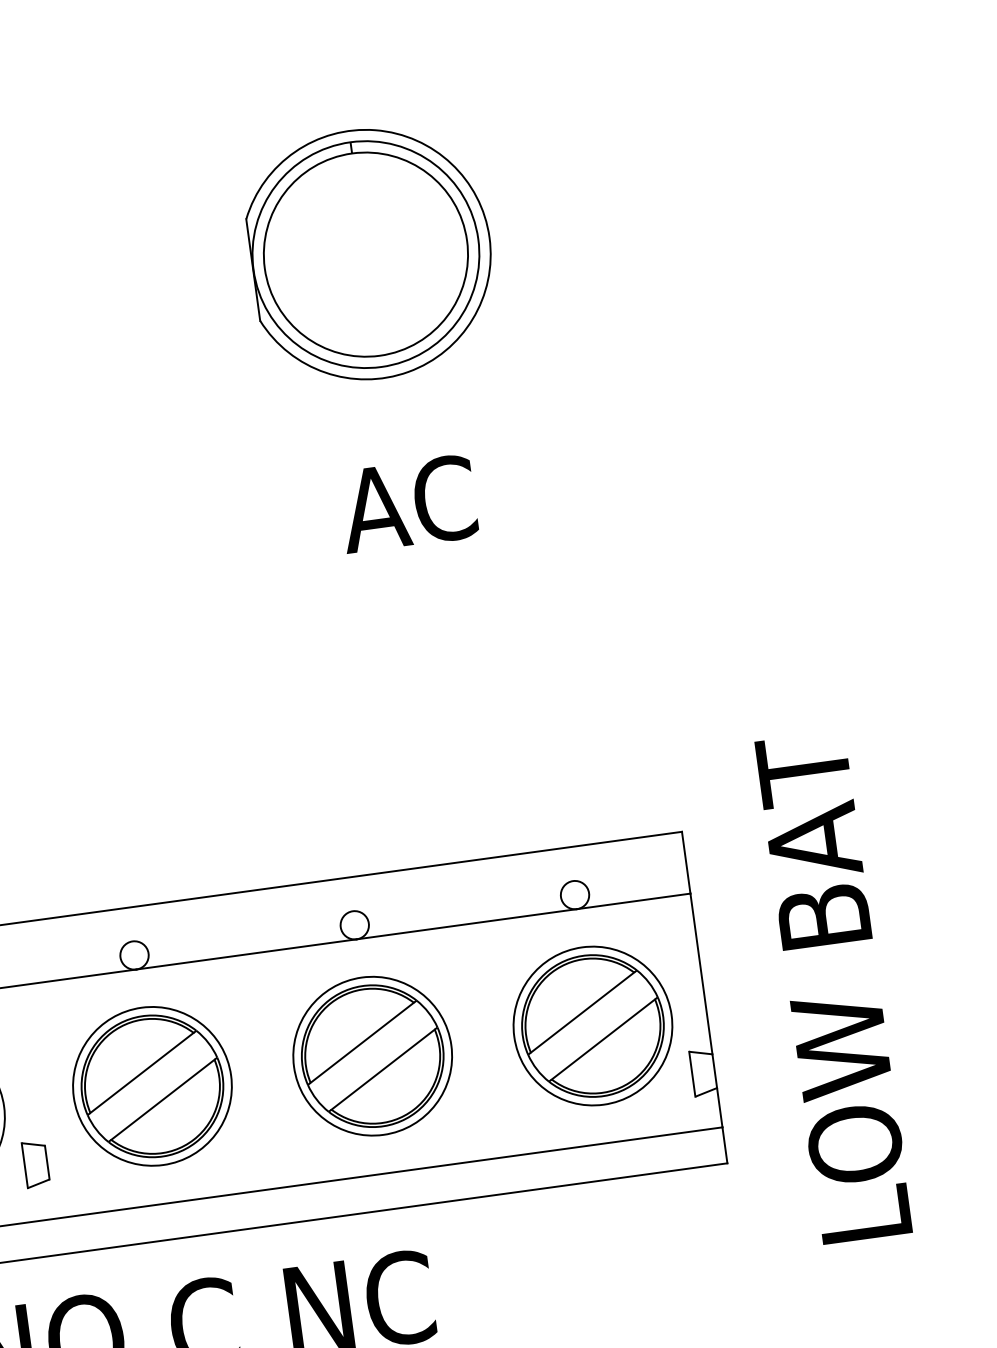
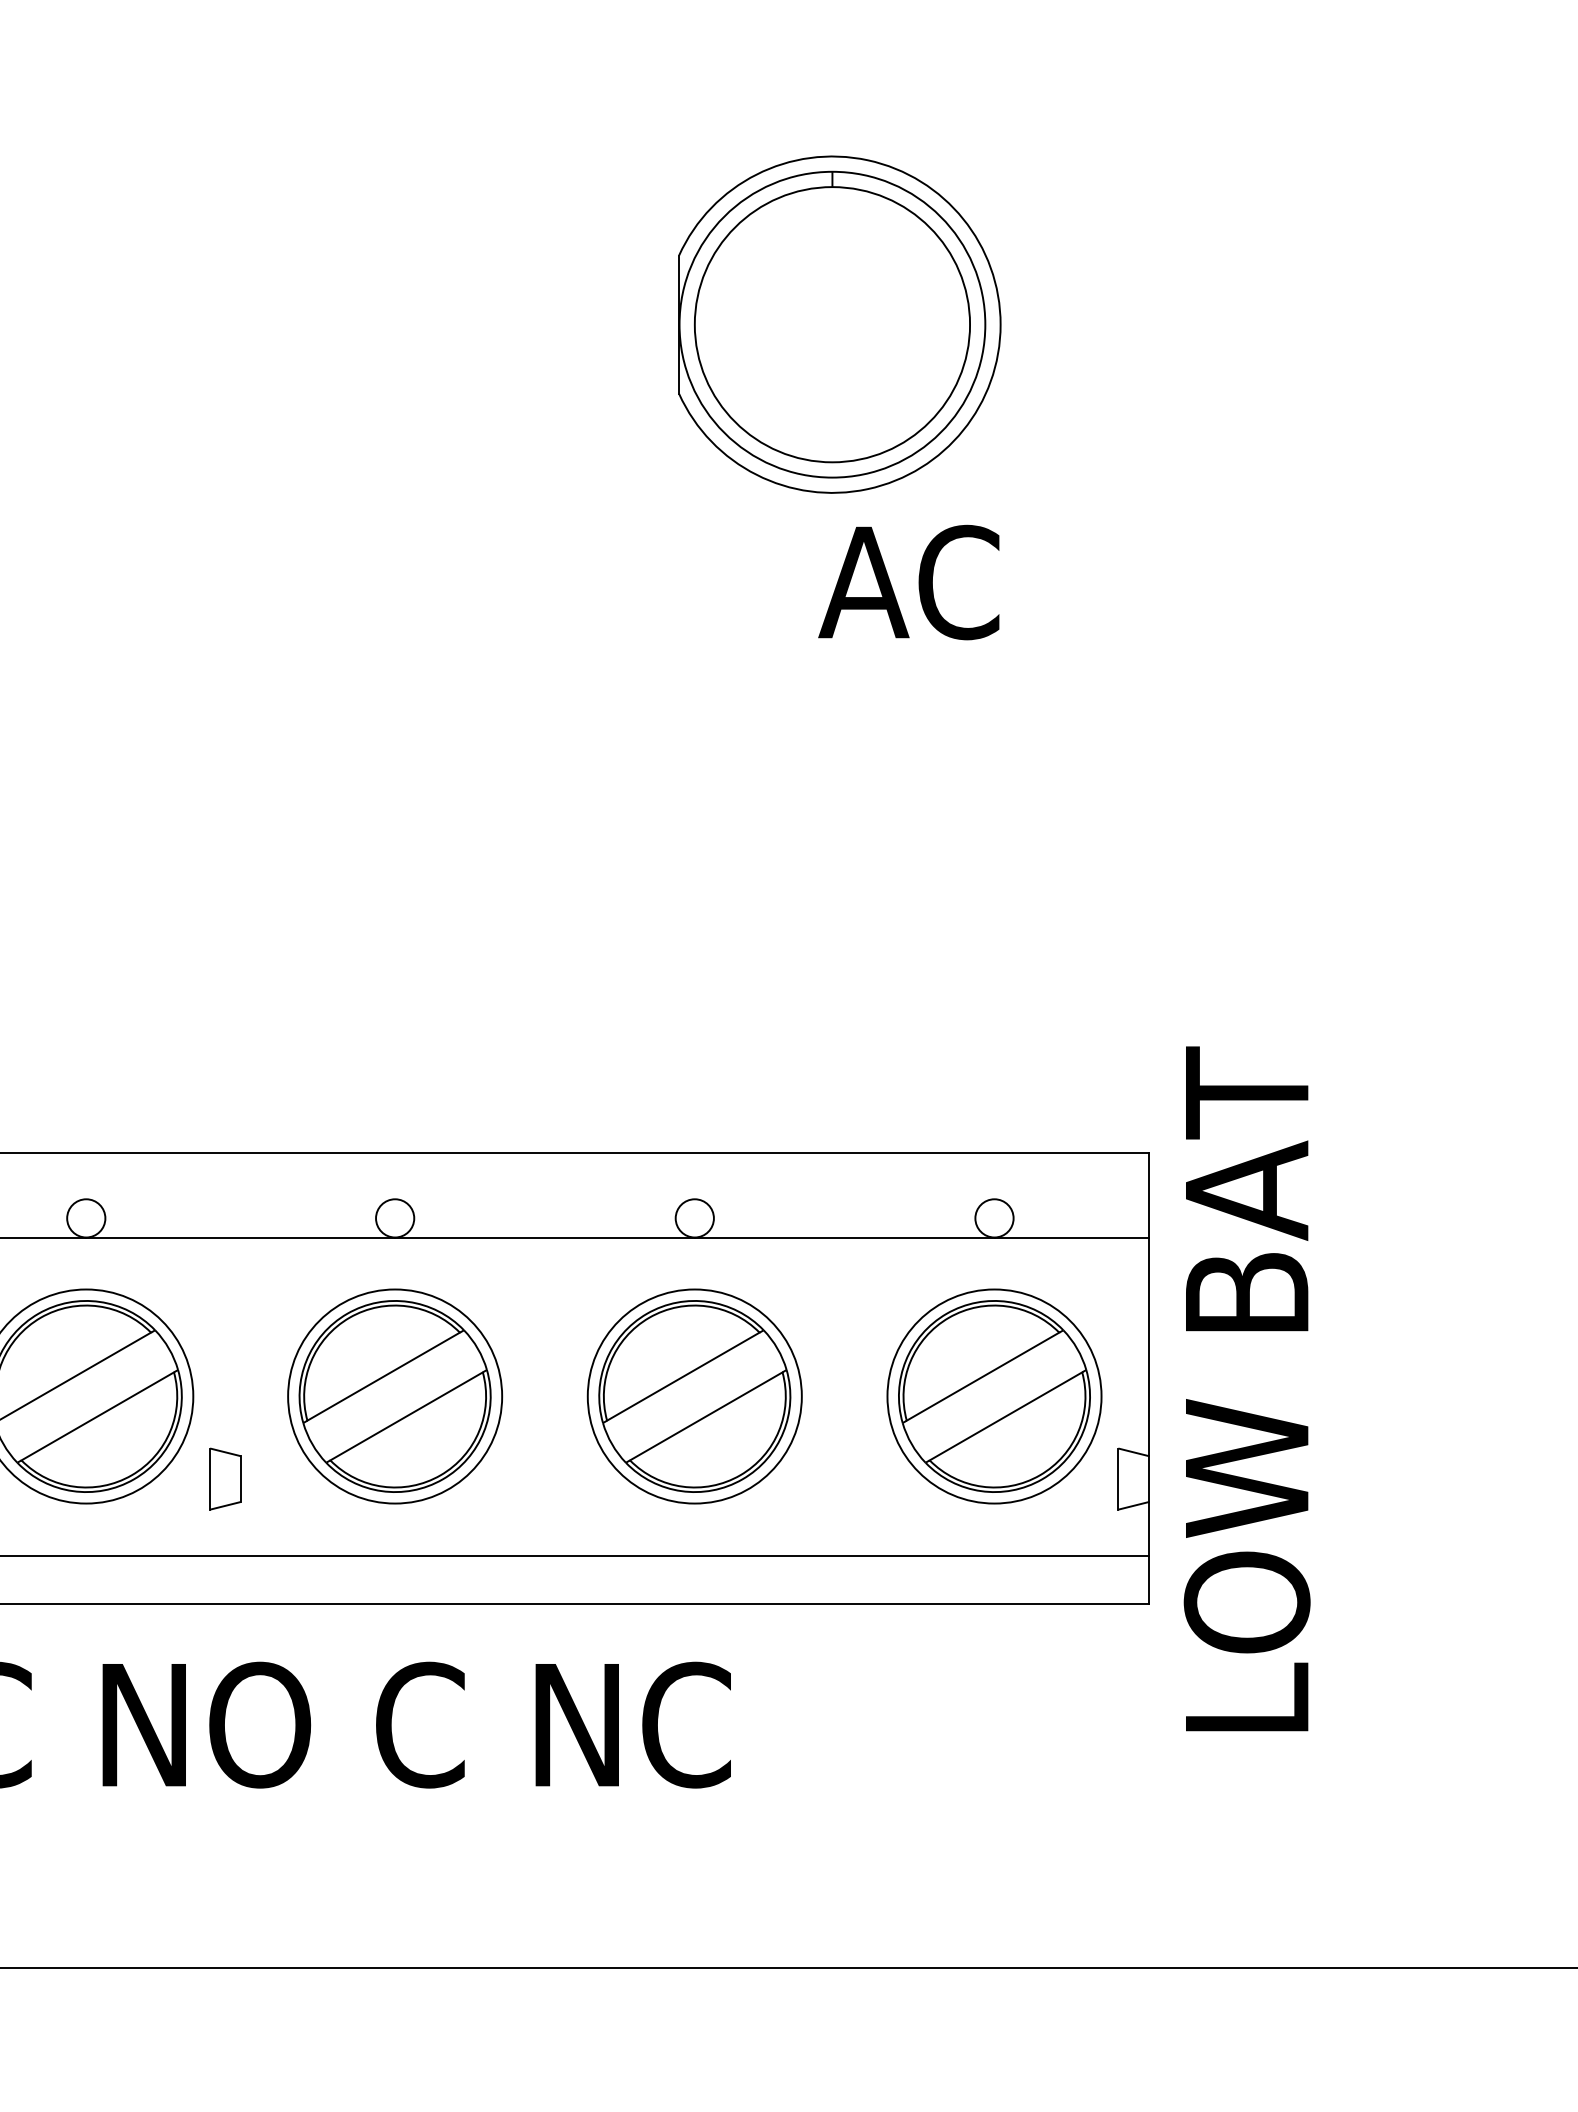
text: (407, 504) -> (908, 582), moved
text: (833, 987) -> (1246, 1388), moved

